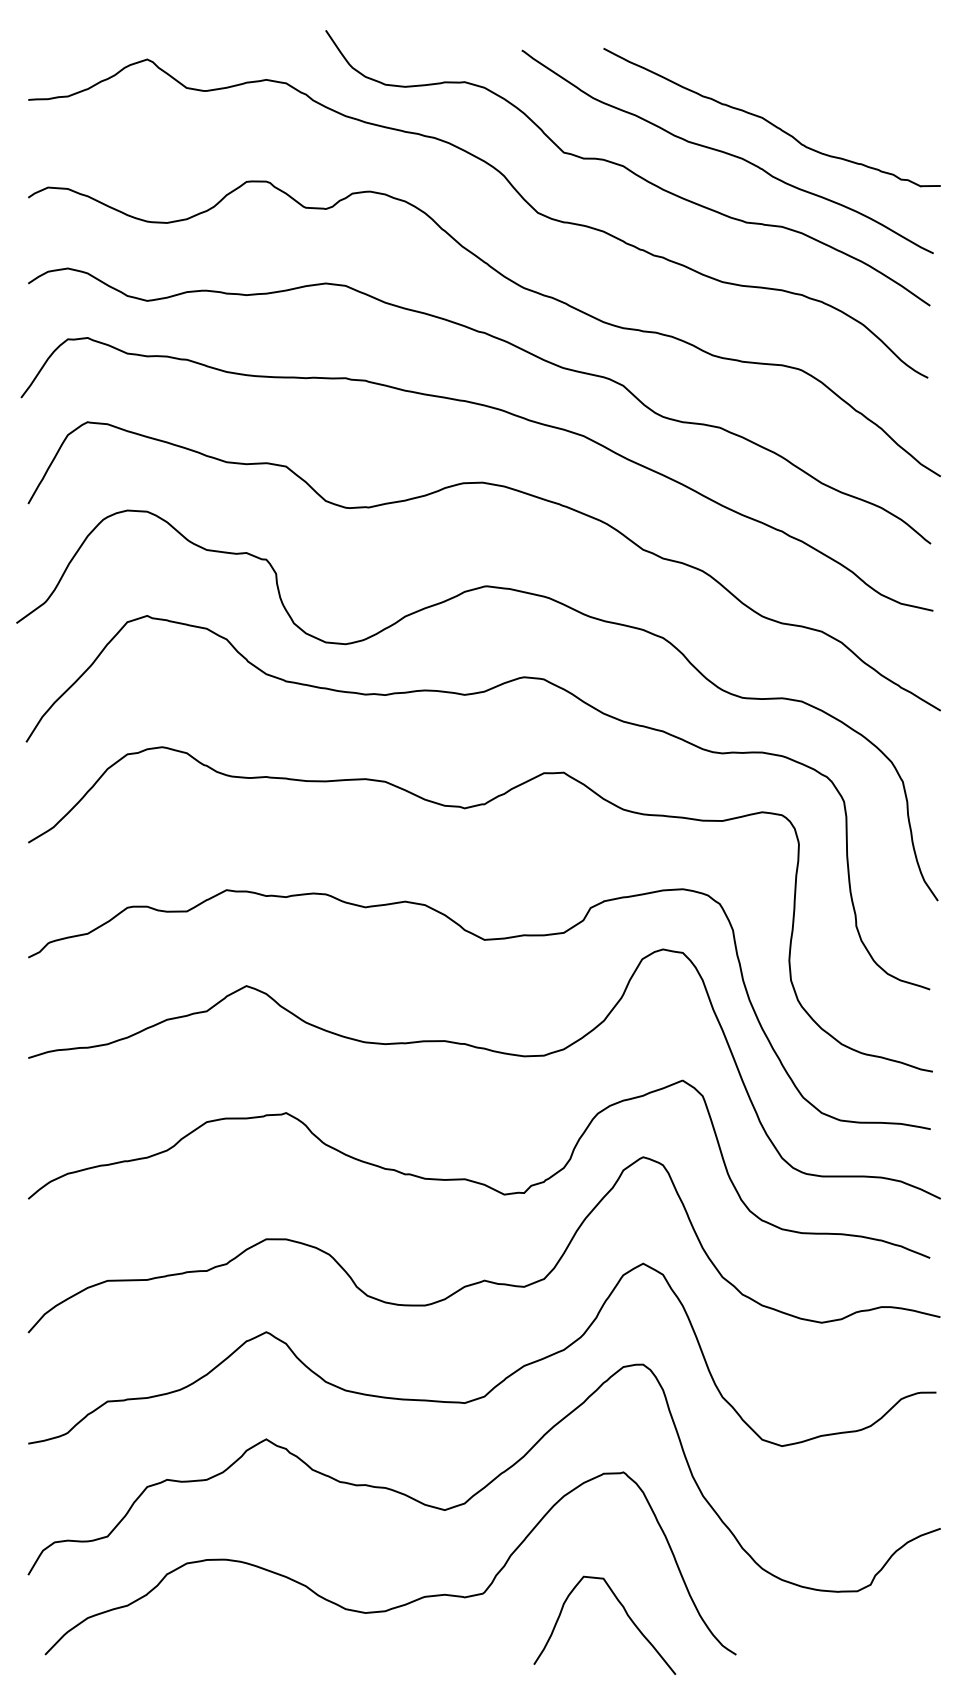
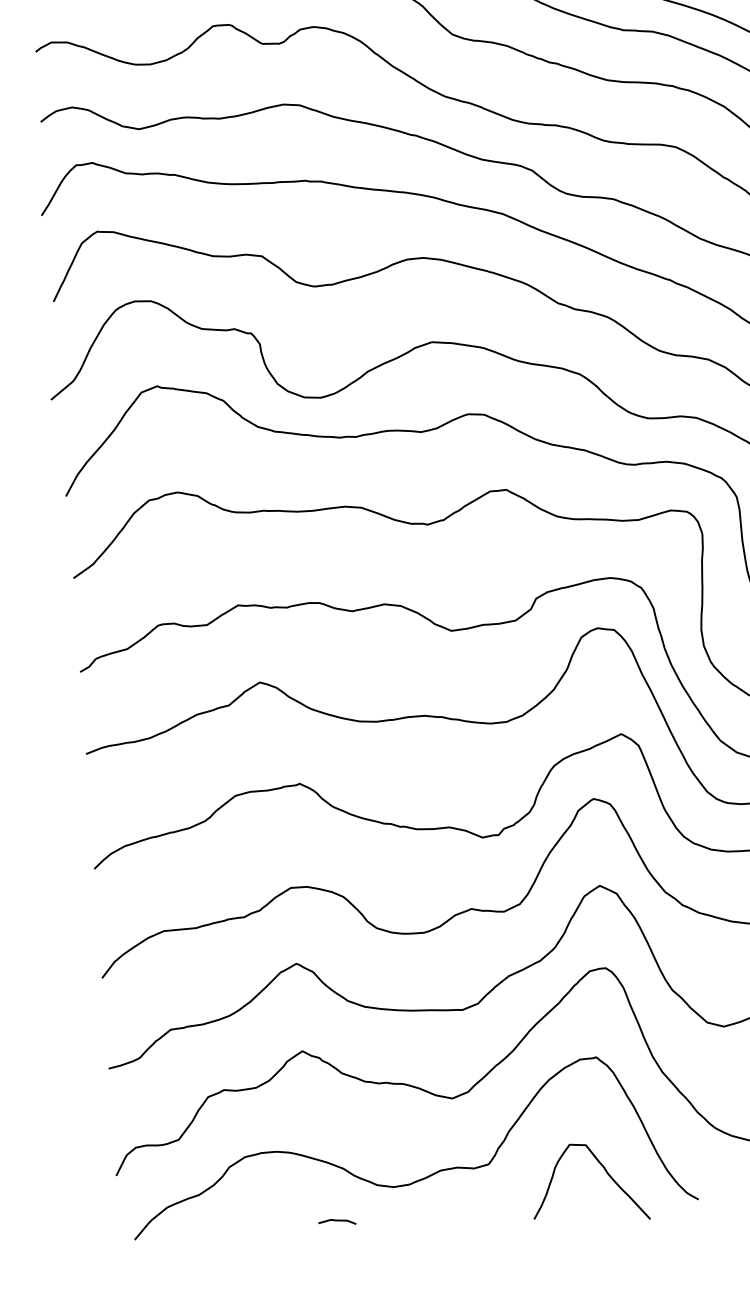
line: (293, 1649) -> (337, 1221), added

